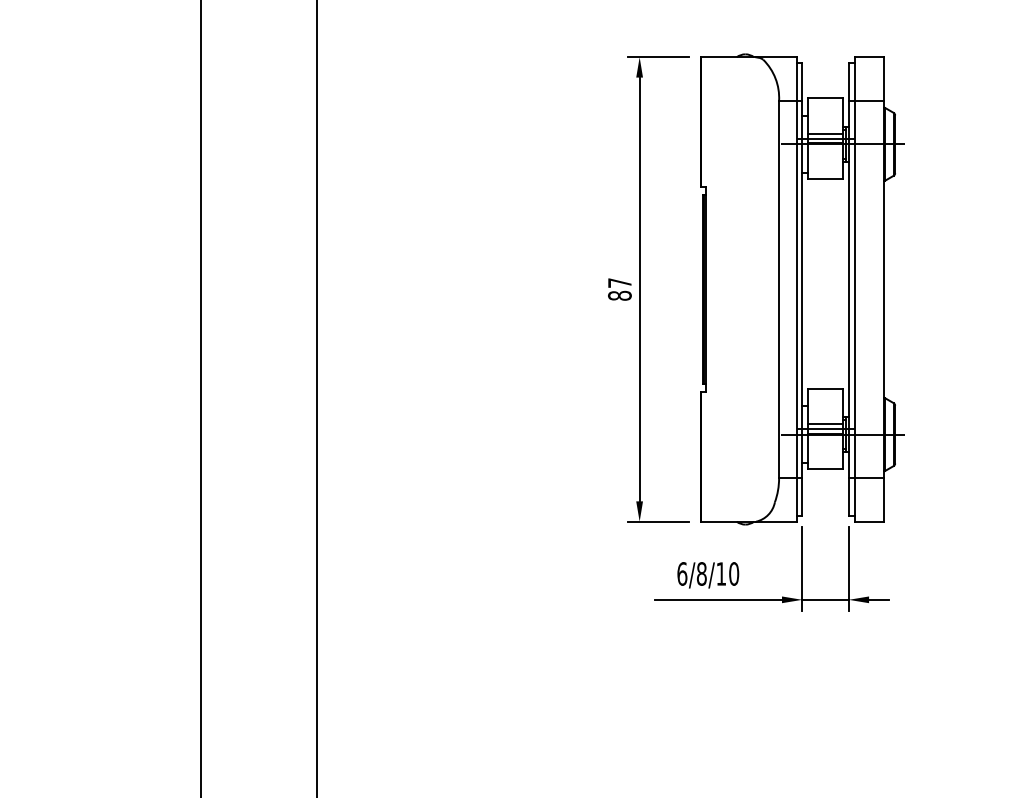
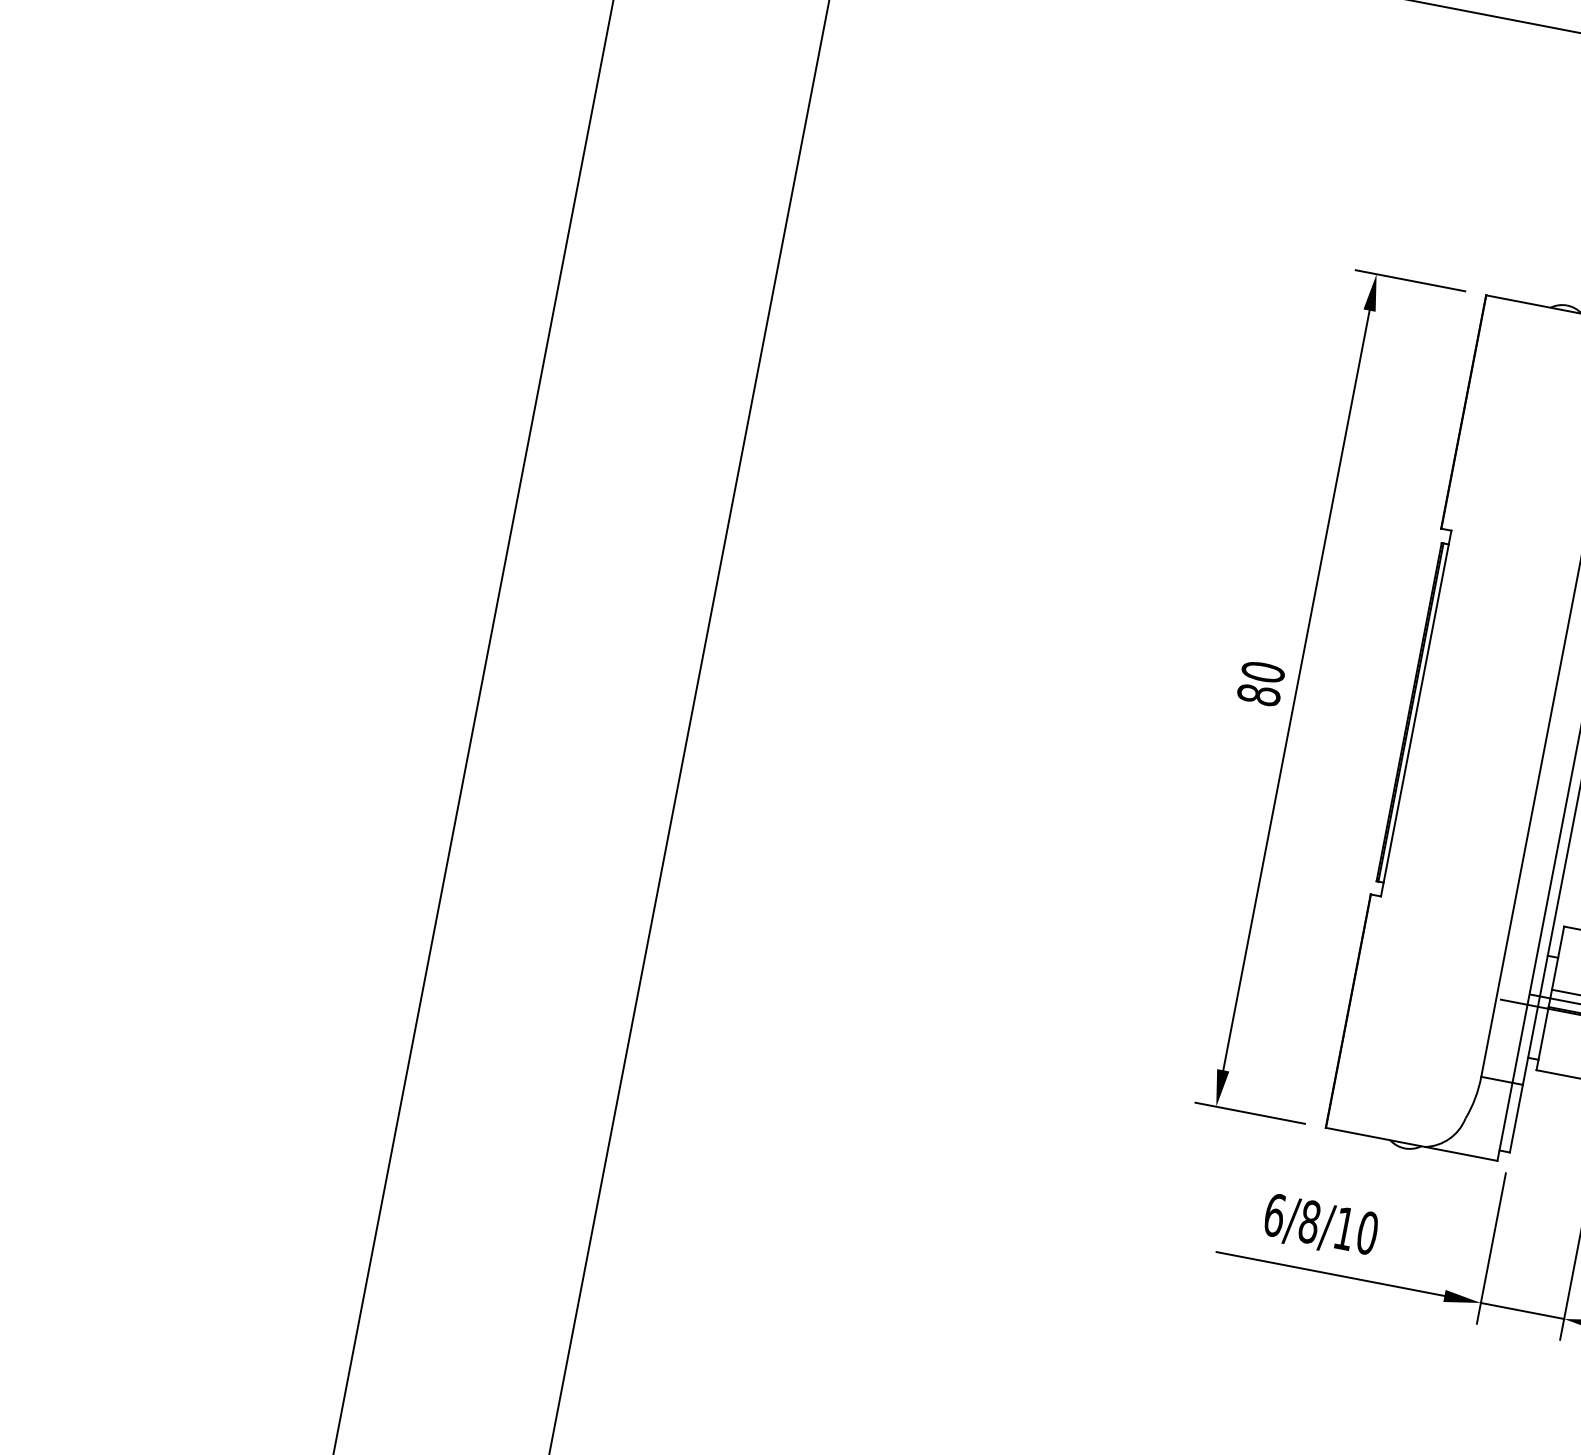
text: (619, 283) -> (1262, 672), 87 -> 80

